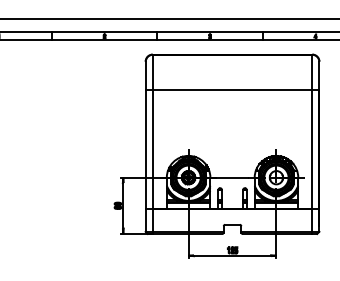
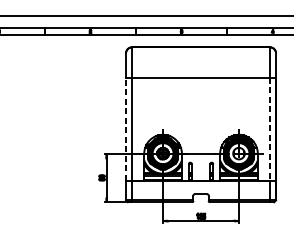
line: (145, 149) -> (125, 129), solid -> dashed
line: (312, 149) -> (270, 129), solid -> dashed

